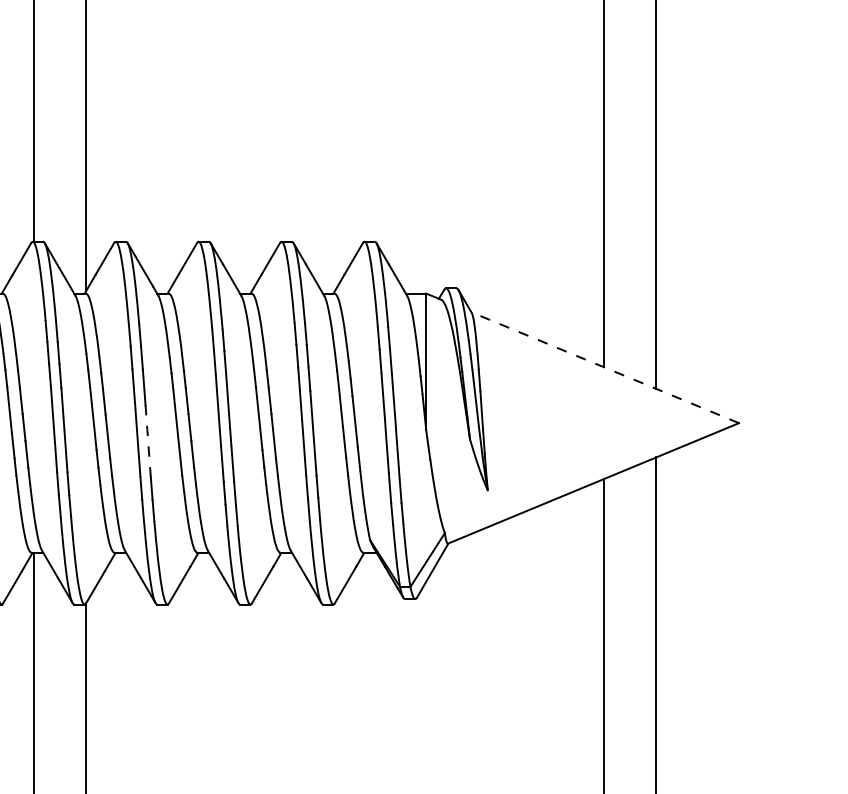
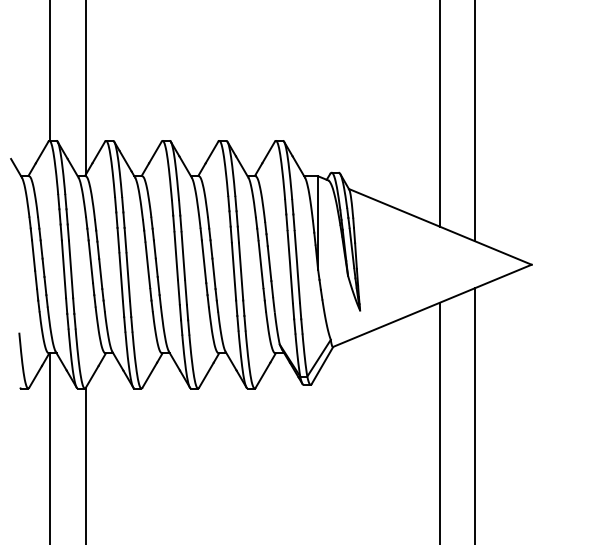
line: (605, 367) -> (440, 226), dashed -> solid
line: (148, 440) -> (128, 276), dashed -> solid

